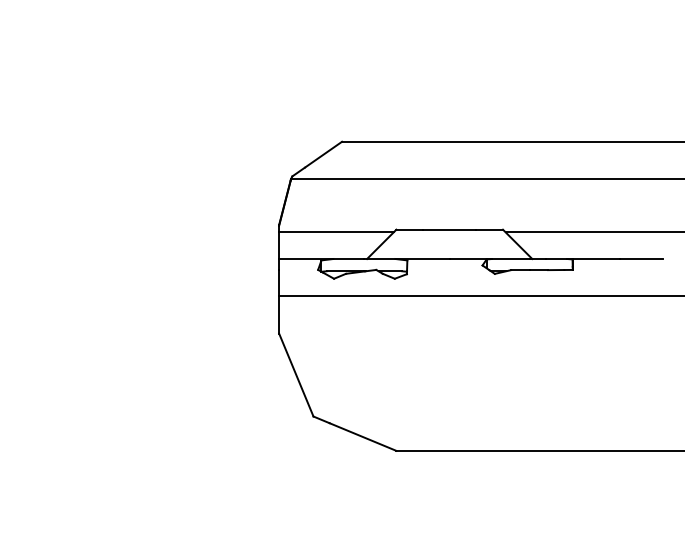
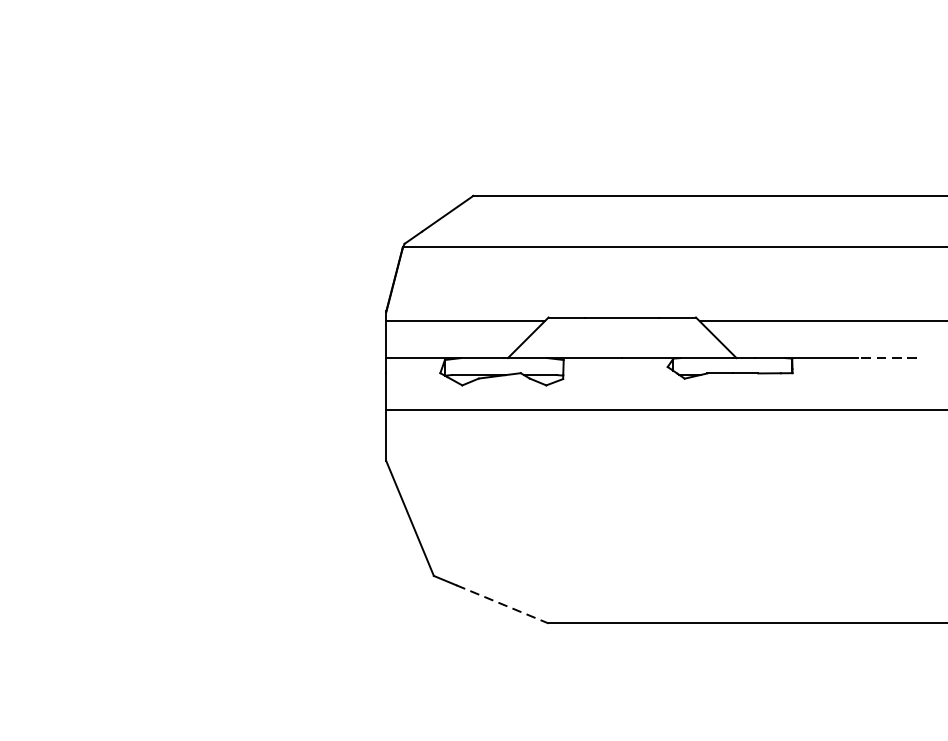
line: (640, 259) -> (886, 358), solid -> dashed
line: (363, 437) -> (503, 604), solid -> dashed

